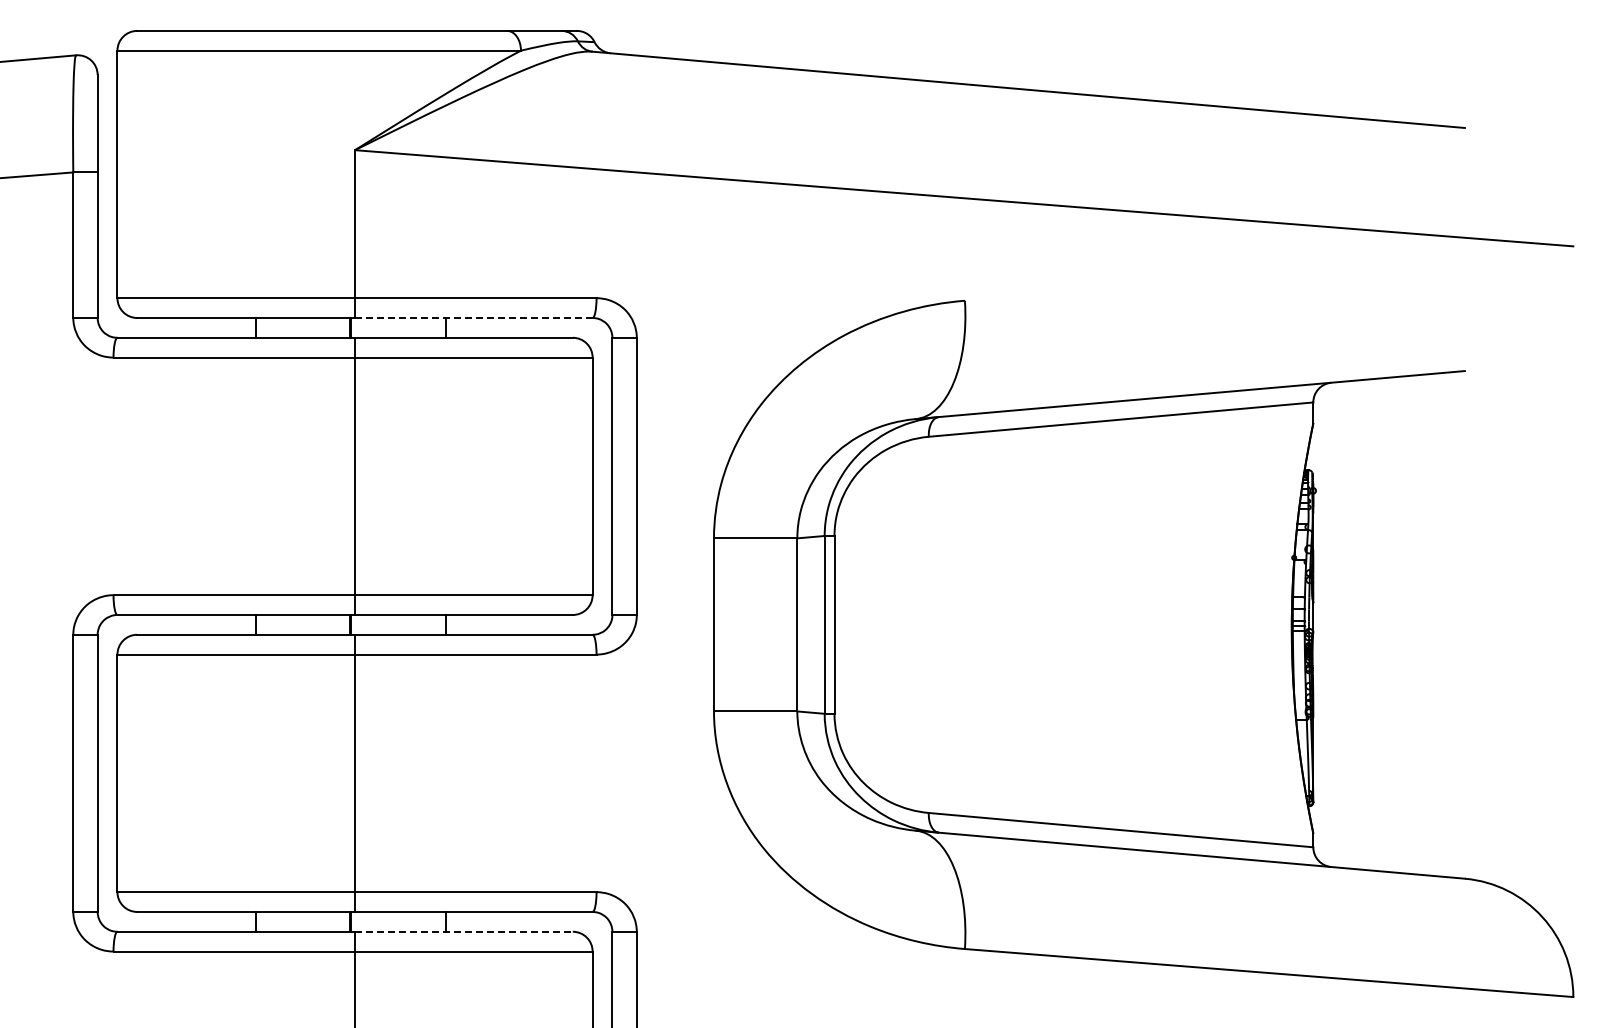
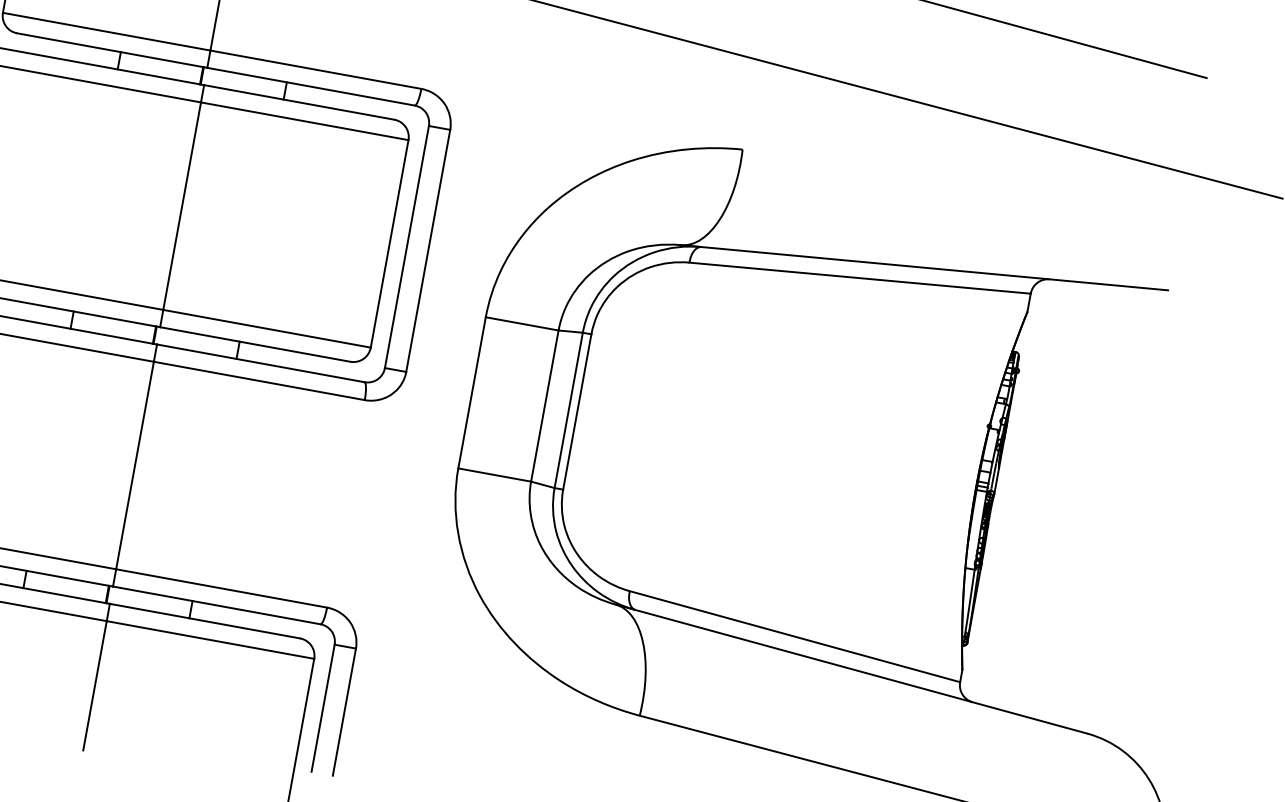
line: (473, 318) -> (310, 87), dashed -> solid
line: (463, 931) -> (204, 620), dashed -> solid

